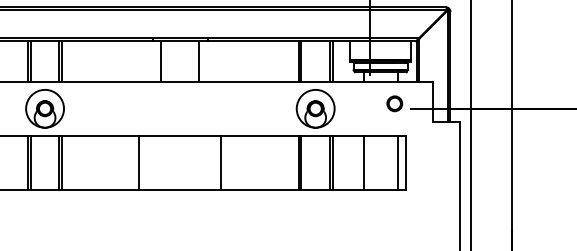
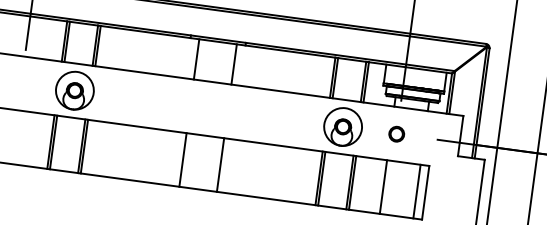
part: (394, 103) -> (396, 133), moved
line: (139, 162) -> (183, 159), moved
line: (221, 162) -> (220, 164), moved

